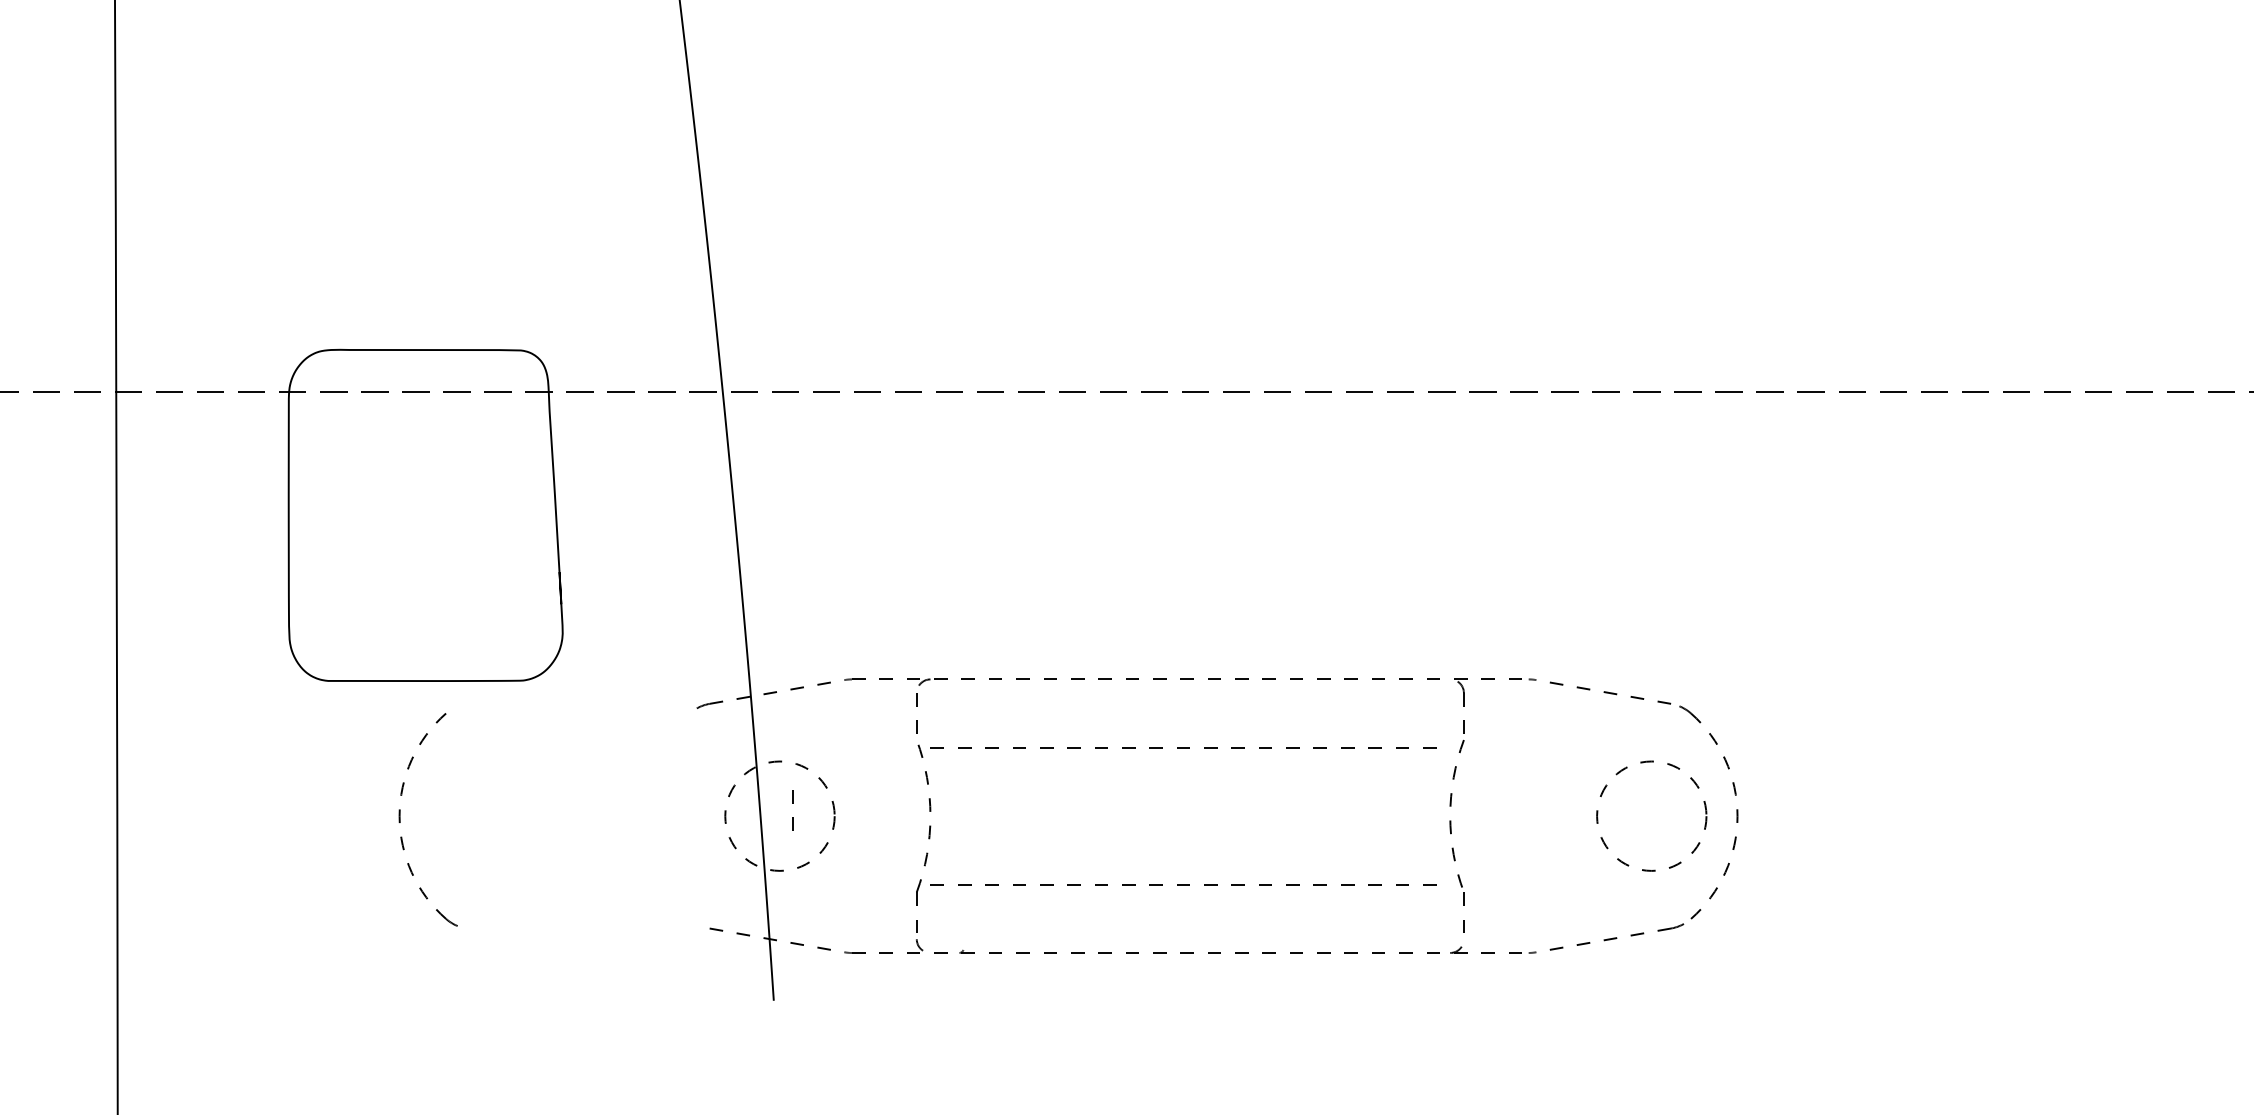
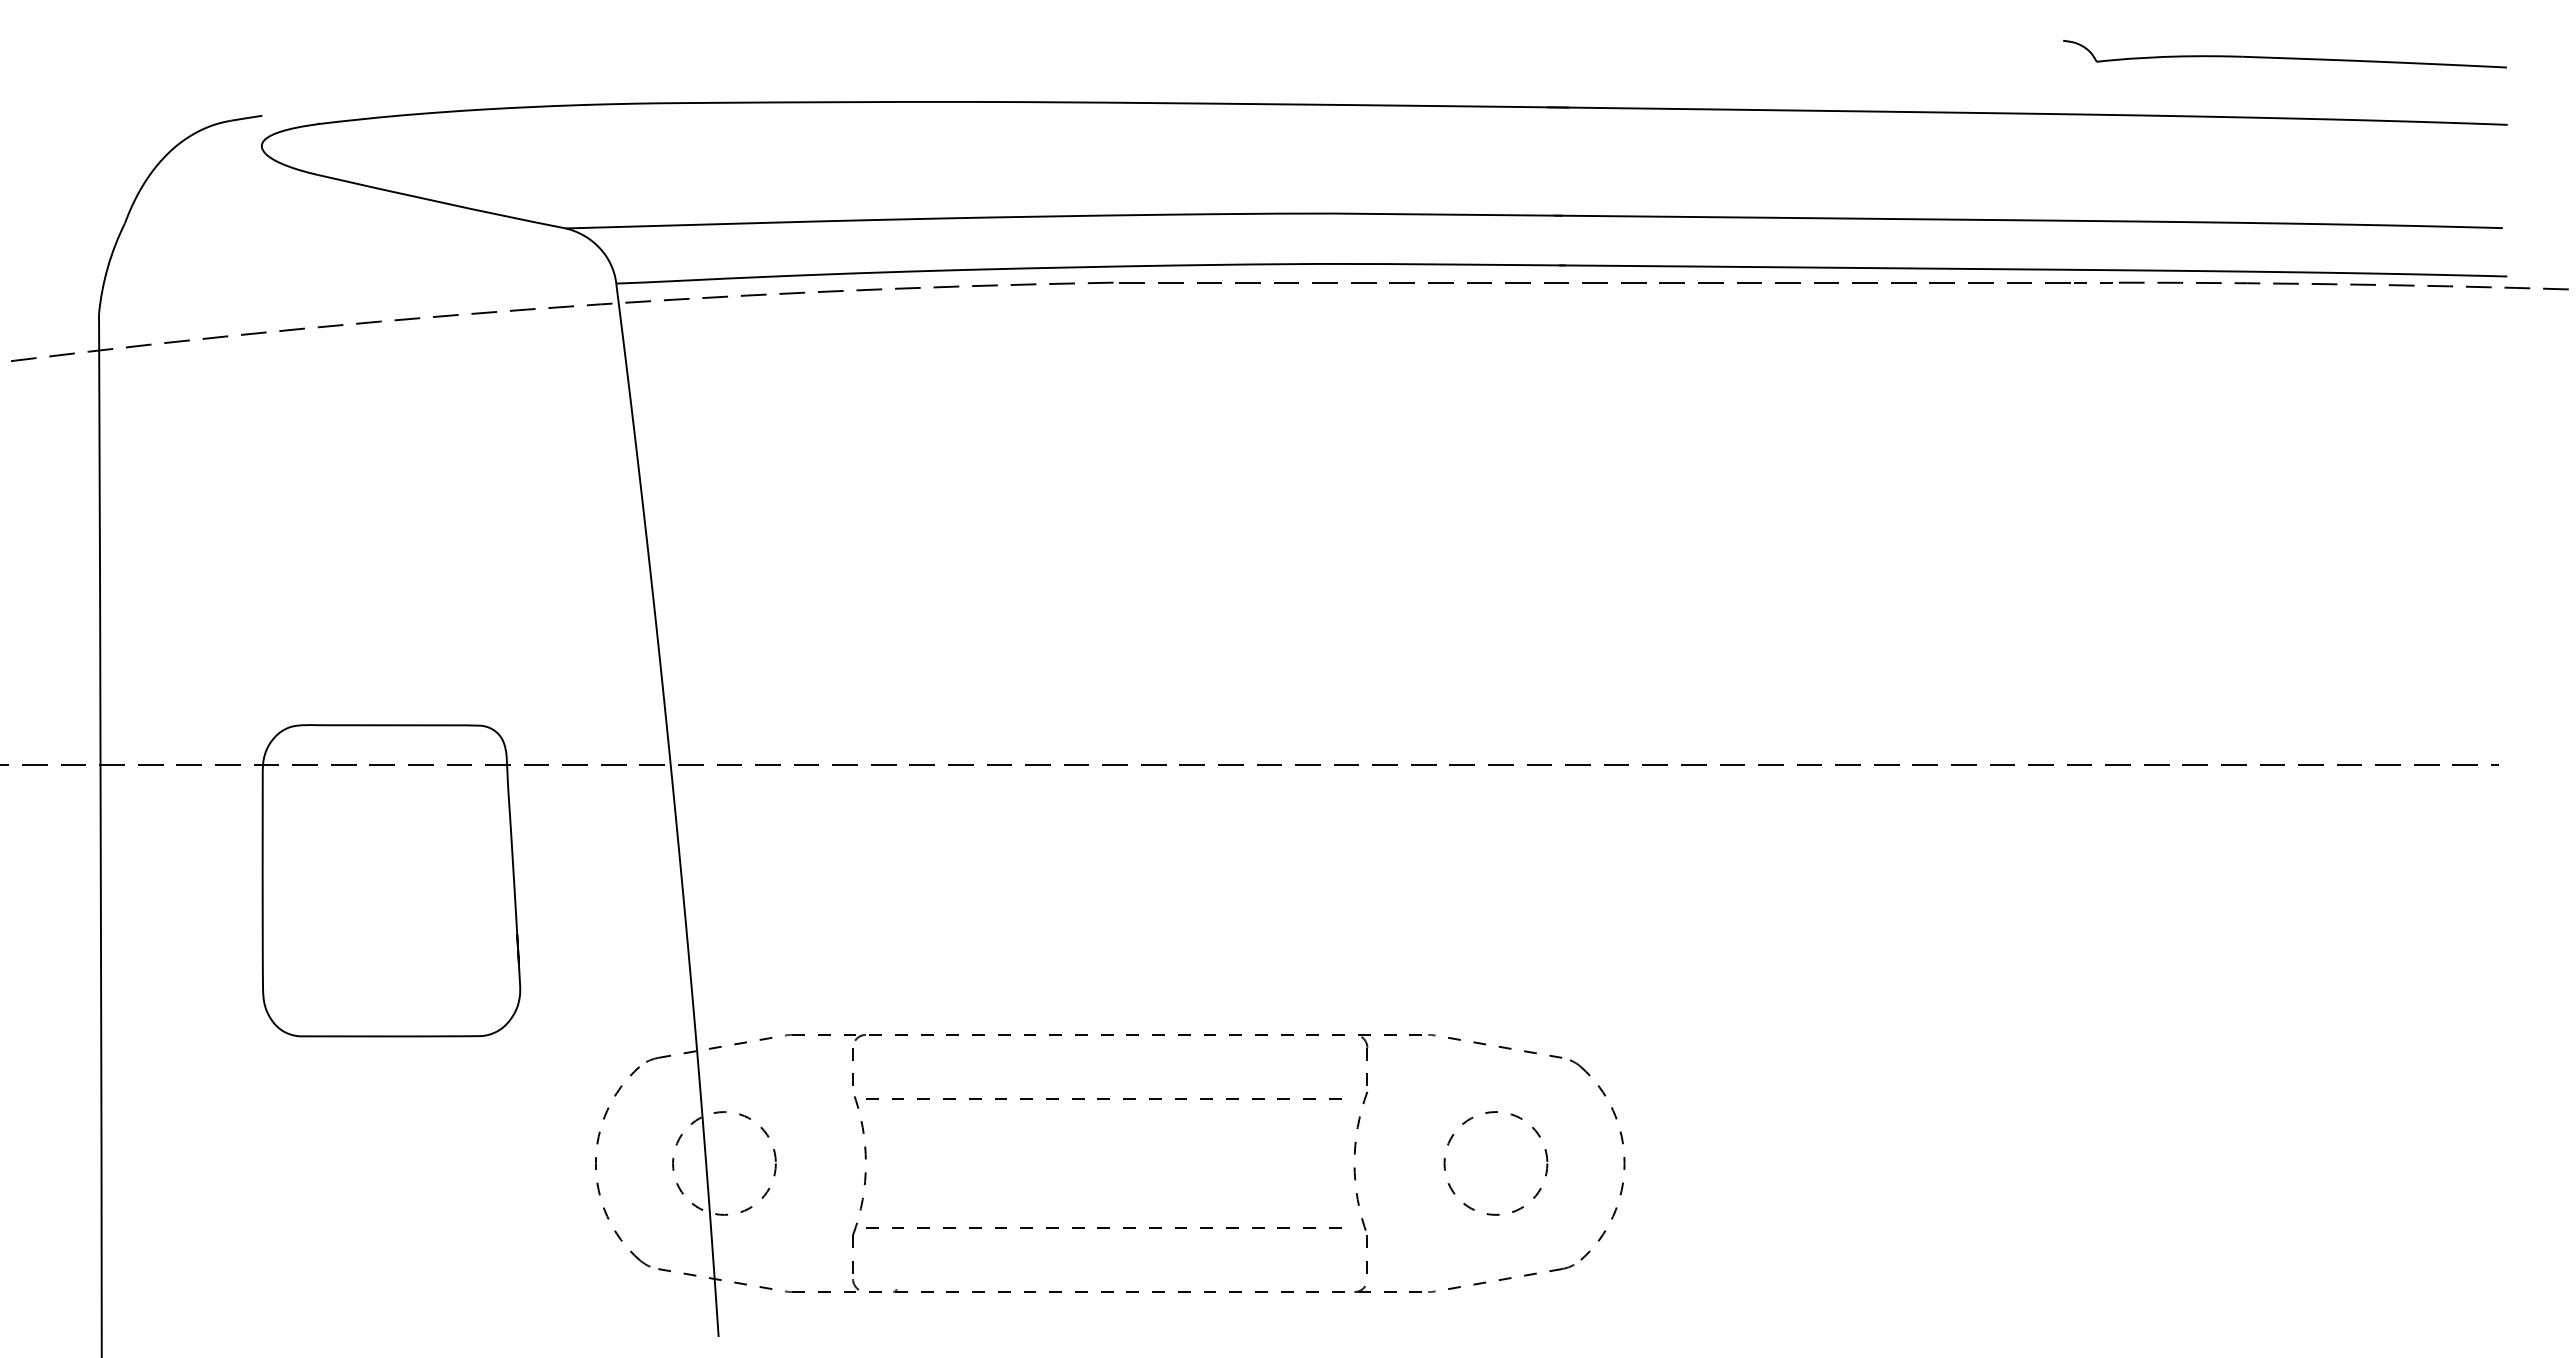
line: (792, 803) -> (736, 1151), removed
circle: (1651, 816) -> (1495, 1163), moved
part: (400, 819) -> (596, 1166), moved

